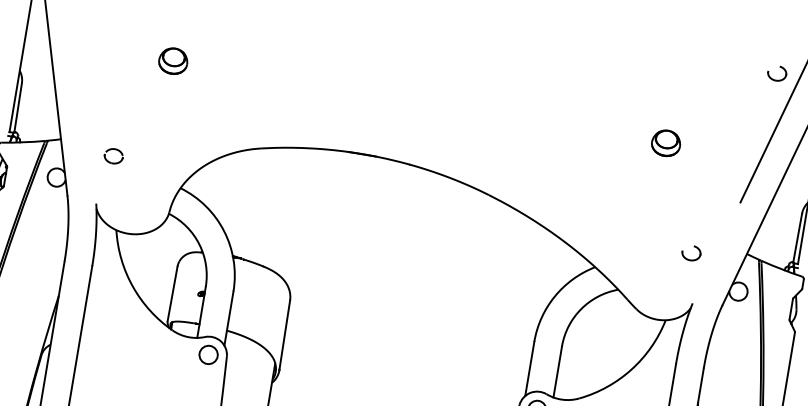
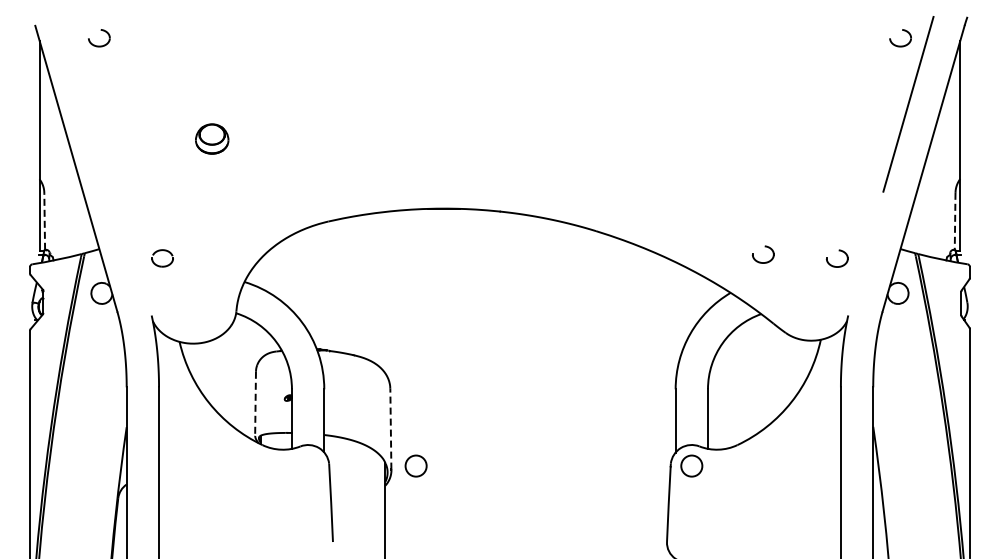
line: (18, 106) -> (44, 220), solid -> dashed
part: (666, 143) -> (787, 138), removed
line: (797, 238) -> (955, 221), solid -> dashed
part: (625, 244) -> (760, 261), added
line: (172, 294) -> (255, 404), solid -> dashed
line: (284, 334) -> (390, 428), solid -> dashed
circle: (208, 354) -> (415, 465), moved

